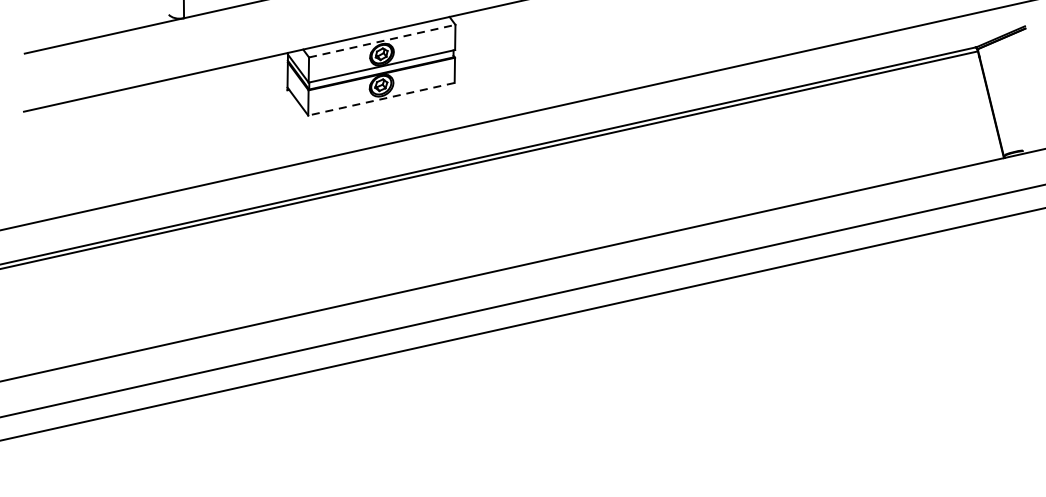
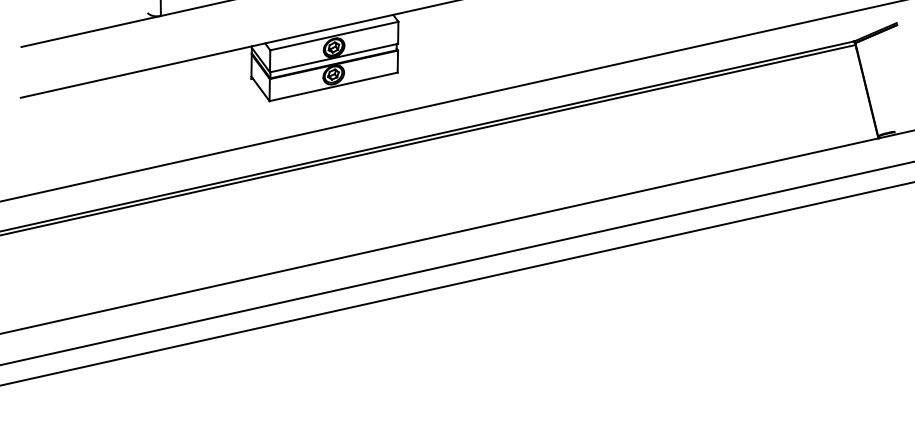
line: (382, 41) -> (334, 36), dashed -> solid
line: (381, 98) -> (333, 86), dashed -> solid

